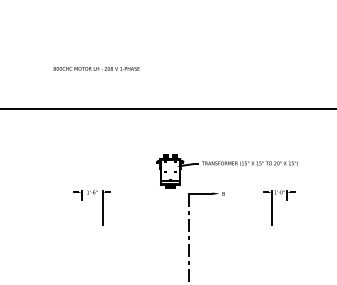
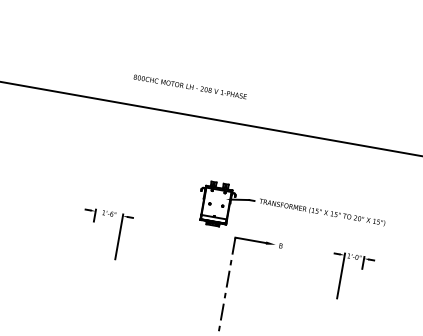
text: (96, 68) -> (190, 86), moved

